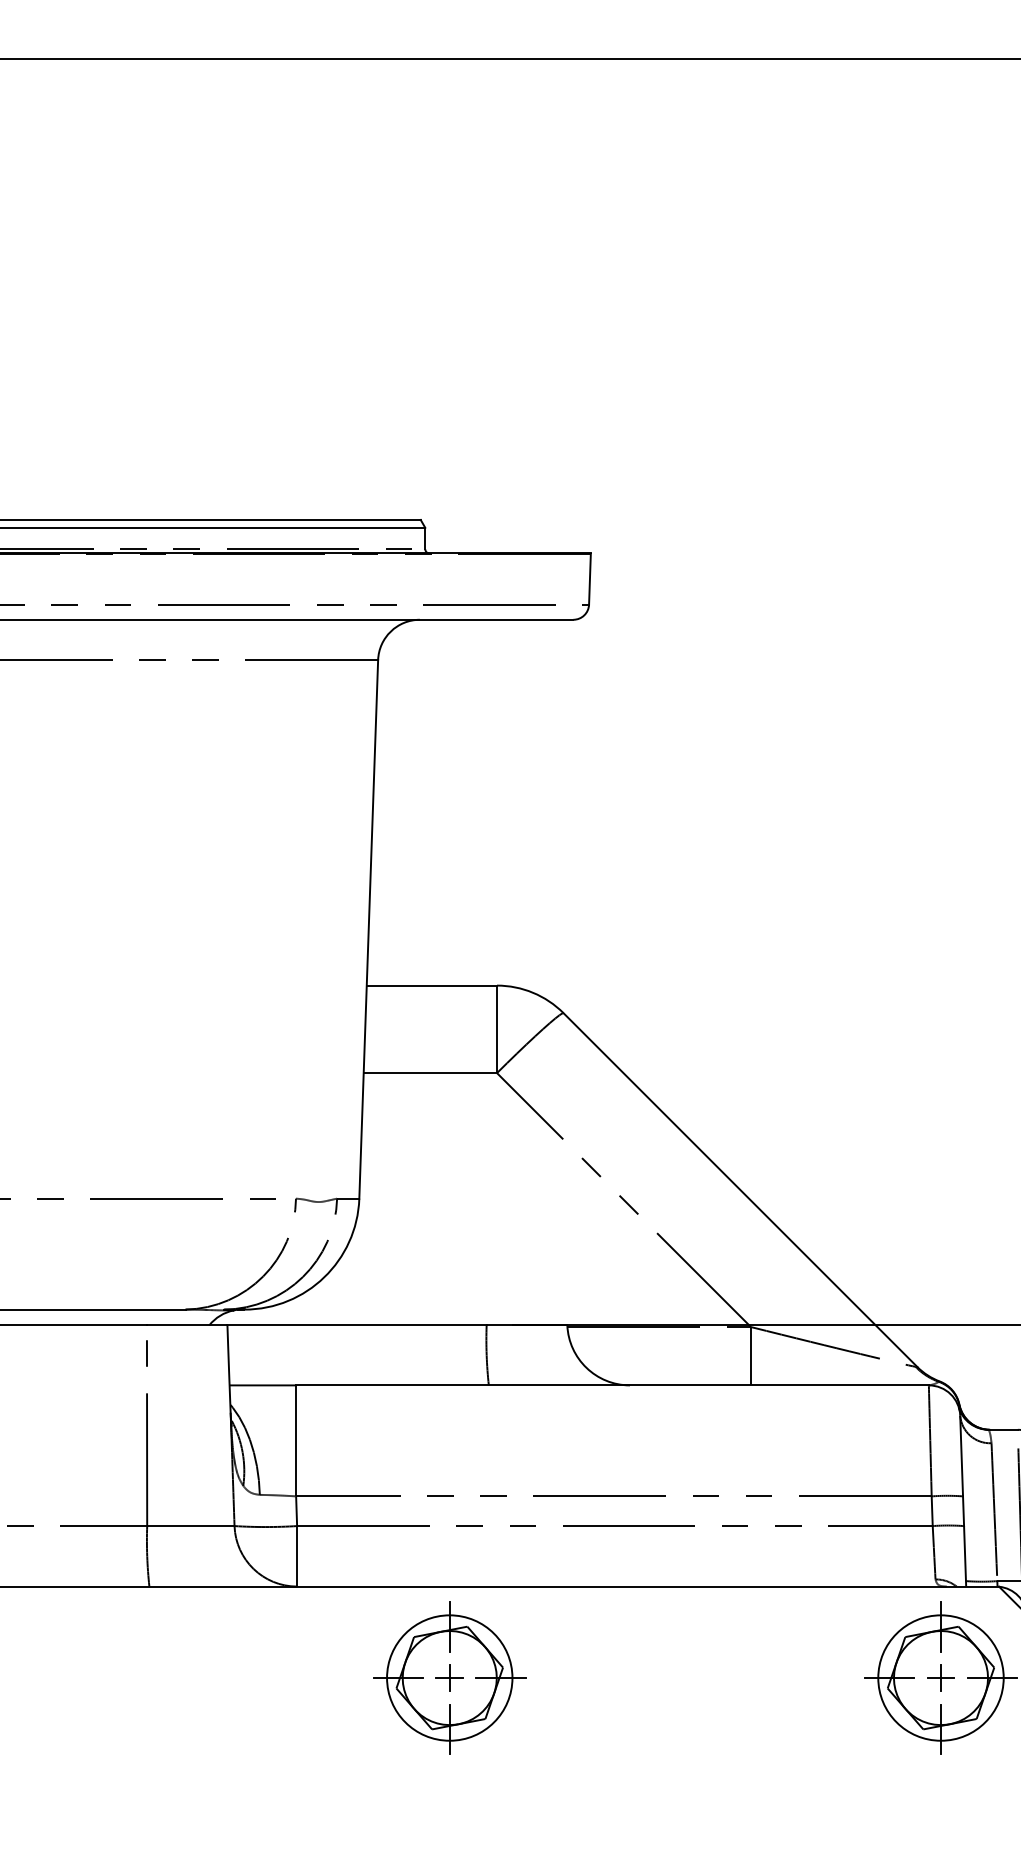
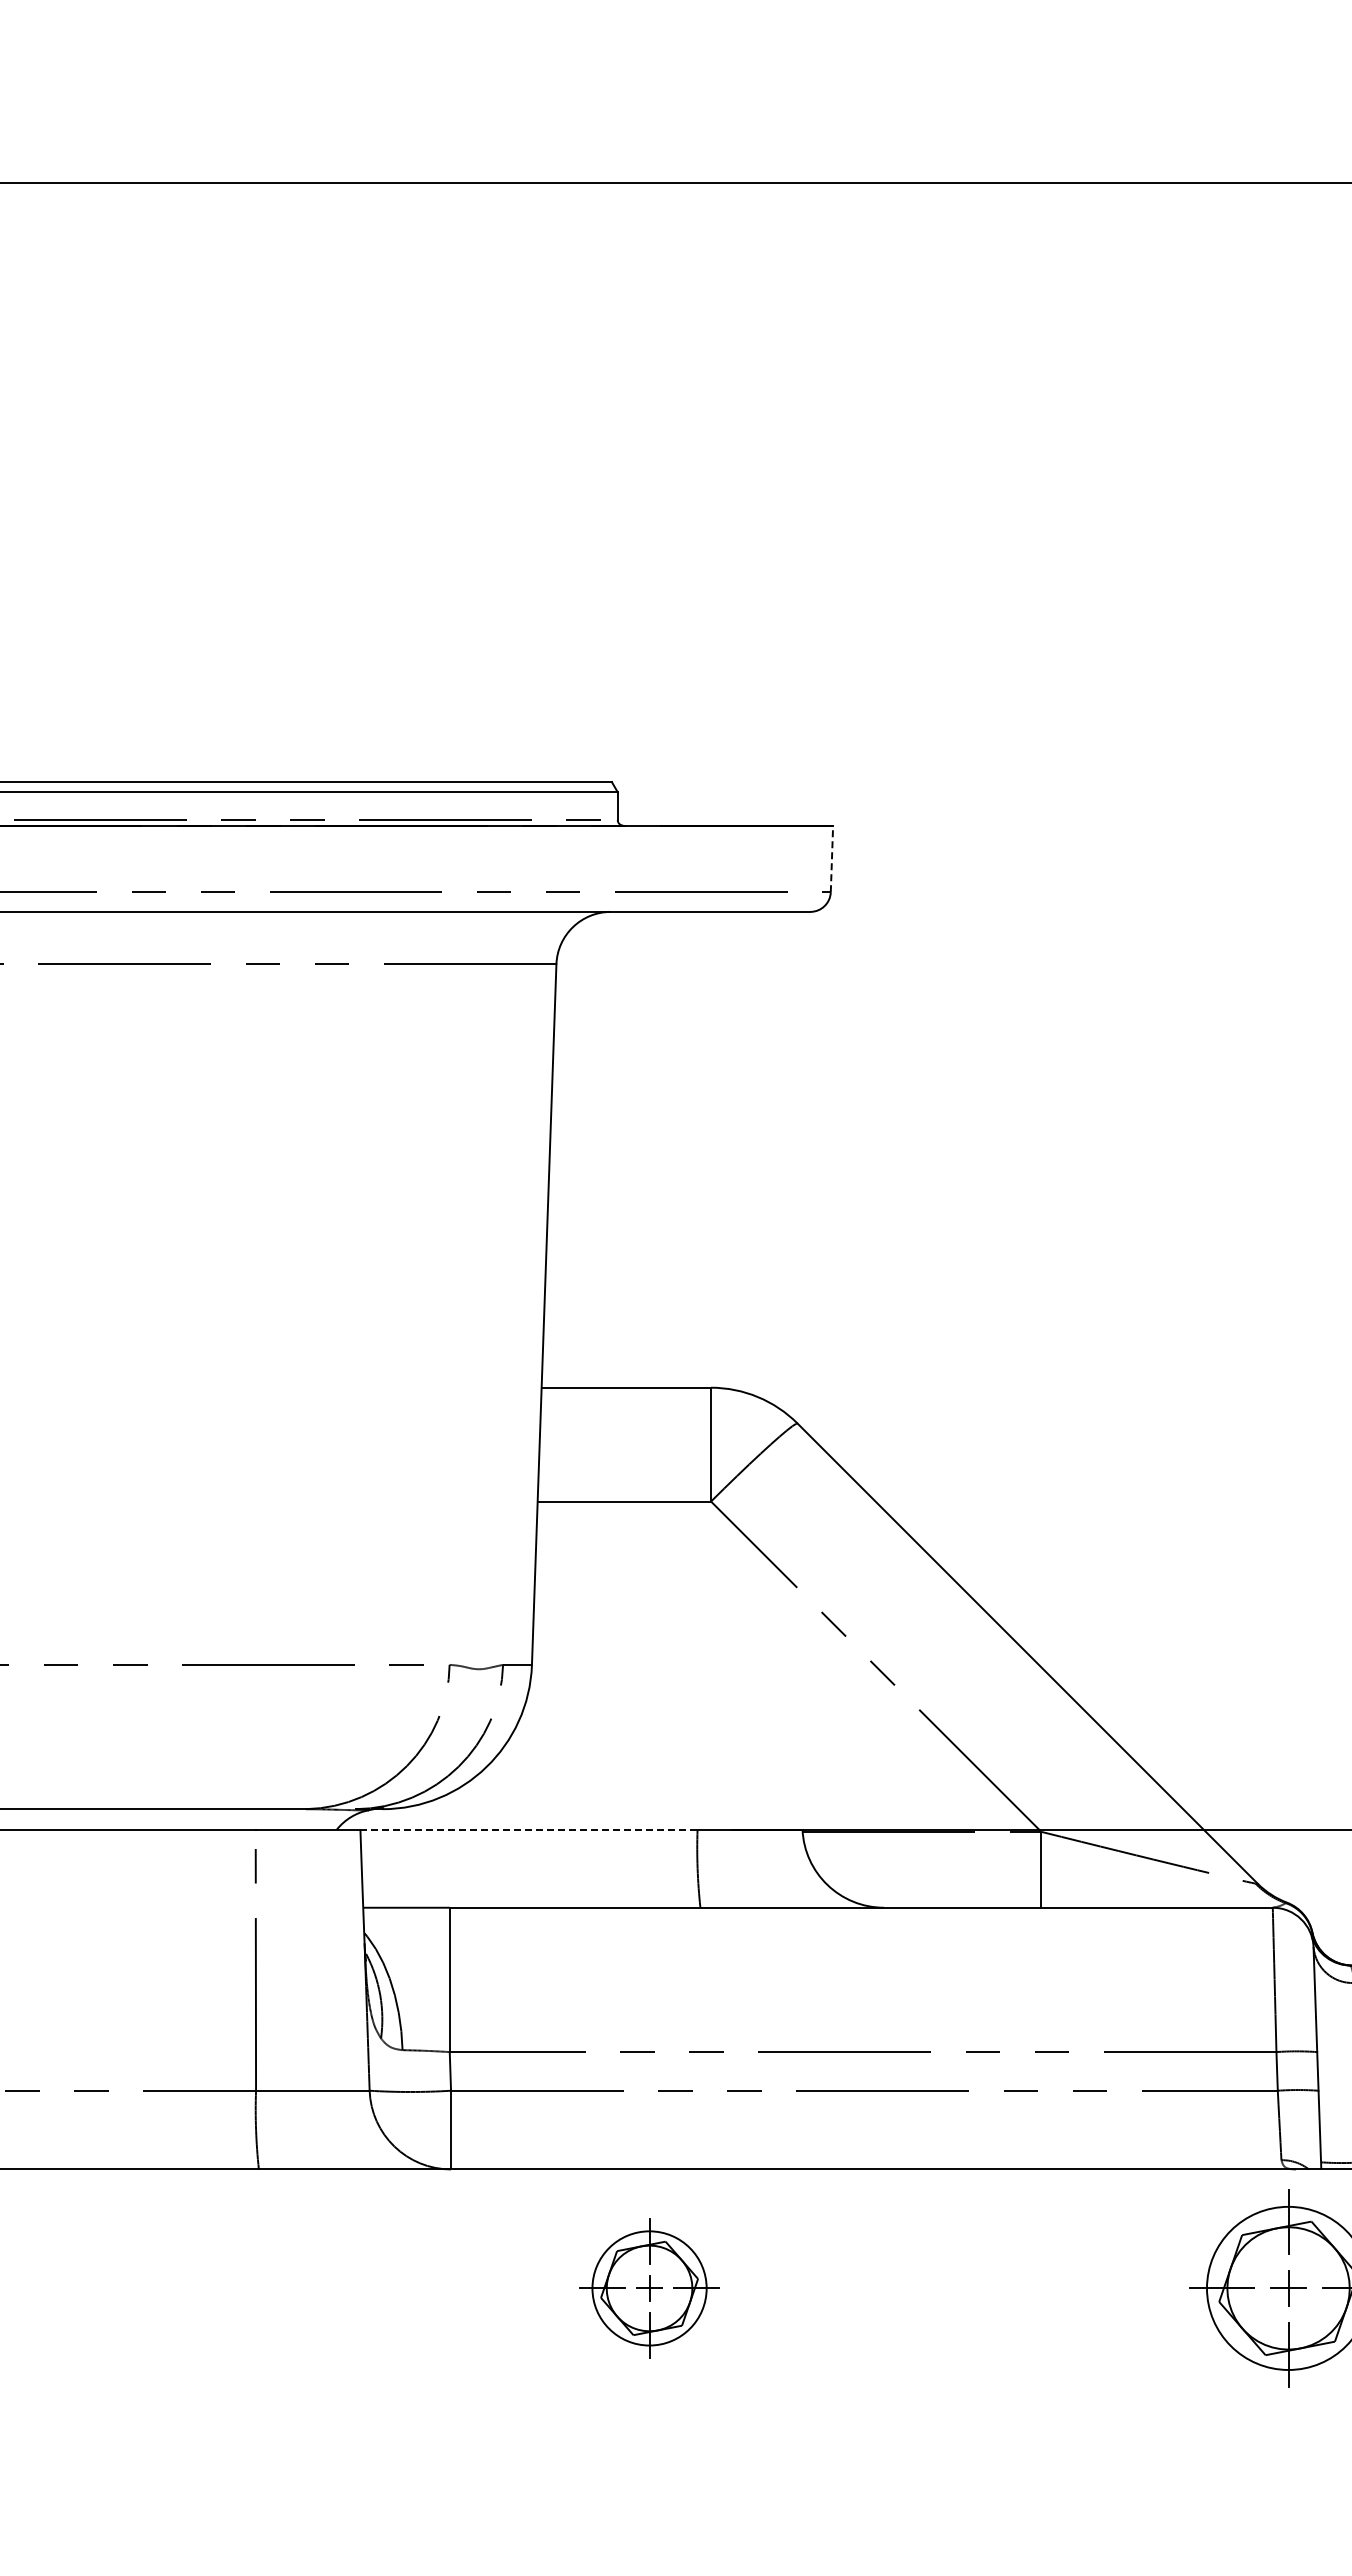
line: (589, 579) -> (831, 859), solid -> dashed
line: (356, 1325) -> (528, 1829), solid -> dashed
part: (449, 1678) -> (649, 2288), size x0.7

